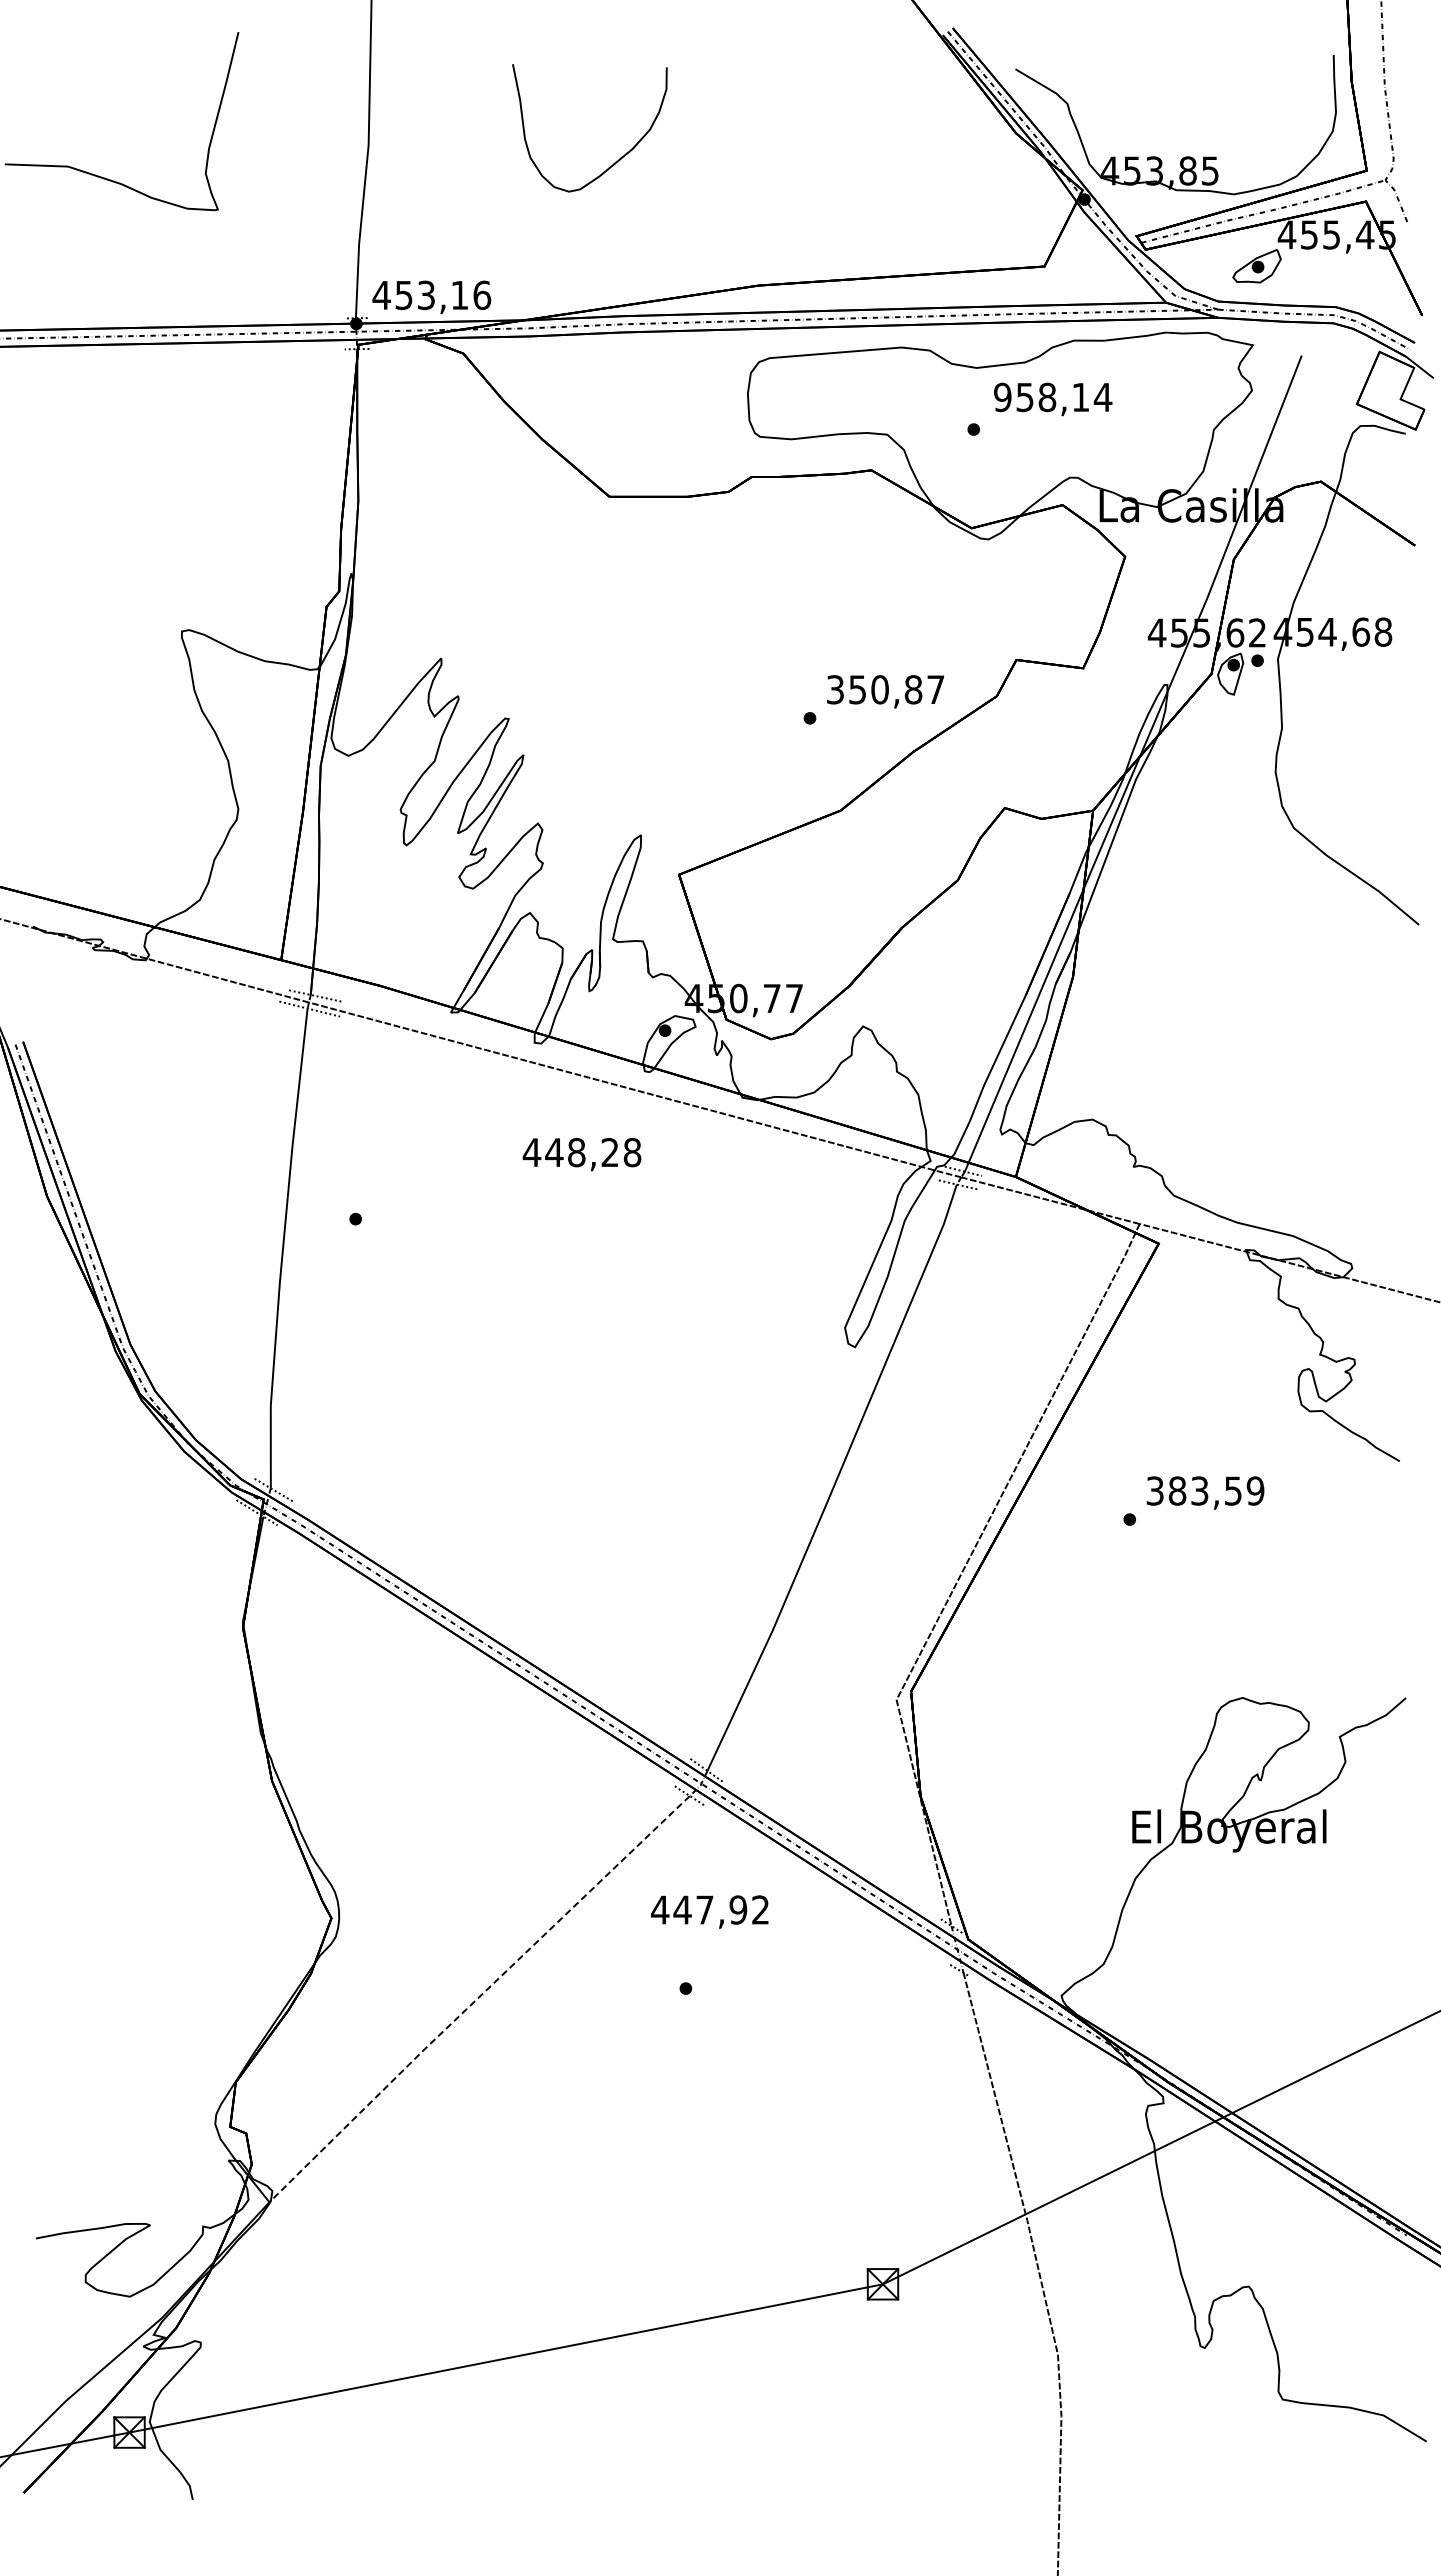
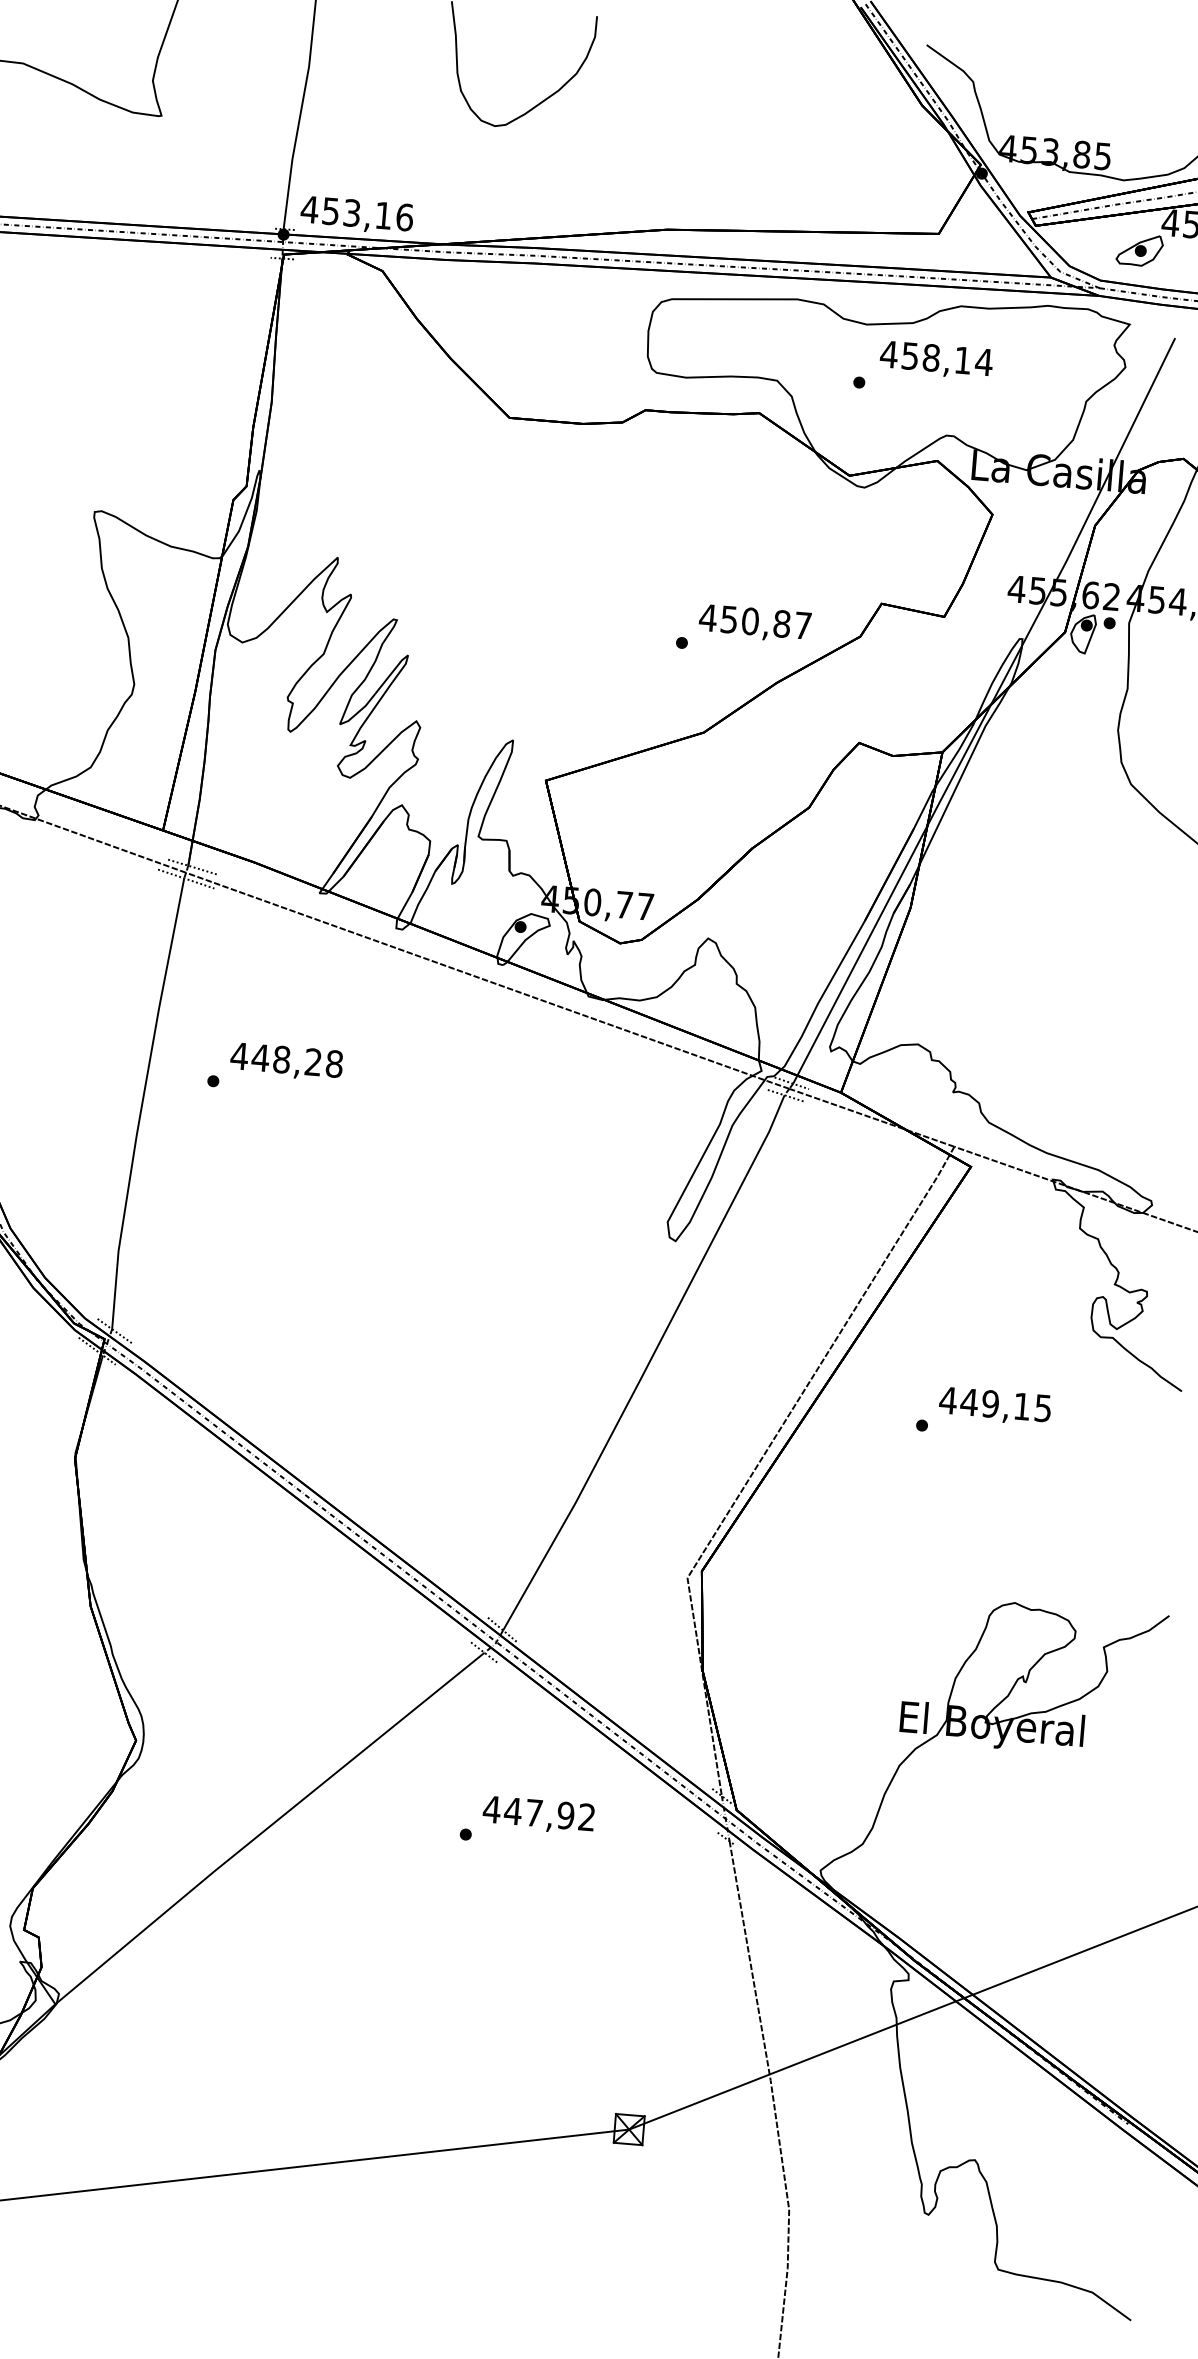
text: (1002, 397) -> (888, 354), 958,14 -> 458,14
text: (835, 689) -> (708, 617), 350,87 -> 450,87
text: (581, 1154) -> (286, 1061), moved
text: (1204, 1490) -> (994, 1403), 383,59 -> 449,15
text: (709, 1911) -> (538, 1814), moved
line: (477, 1998) -> (267, 1827), dashed -> solid

